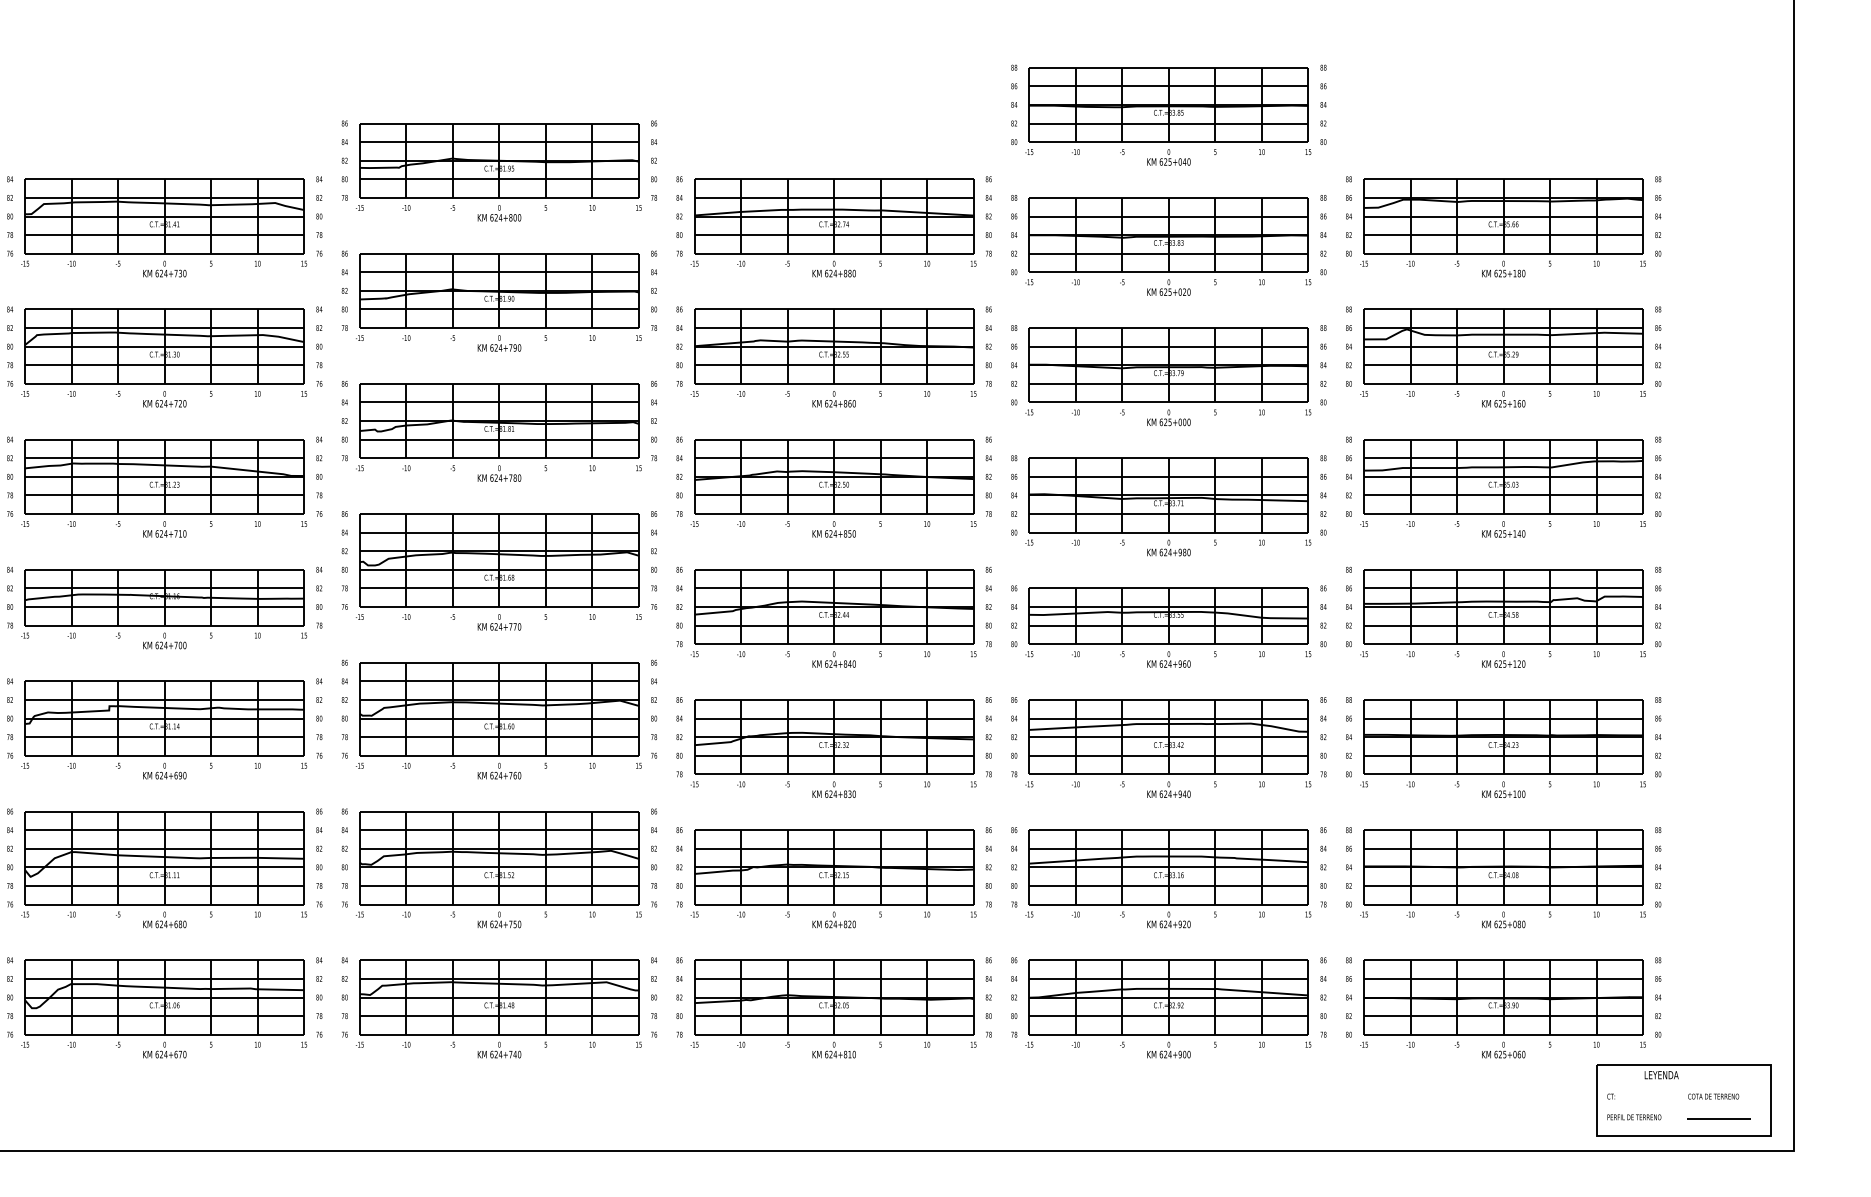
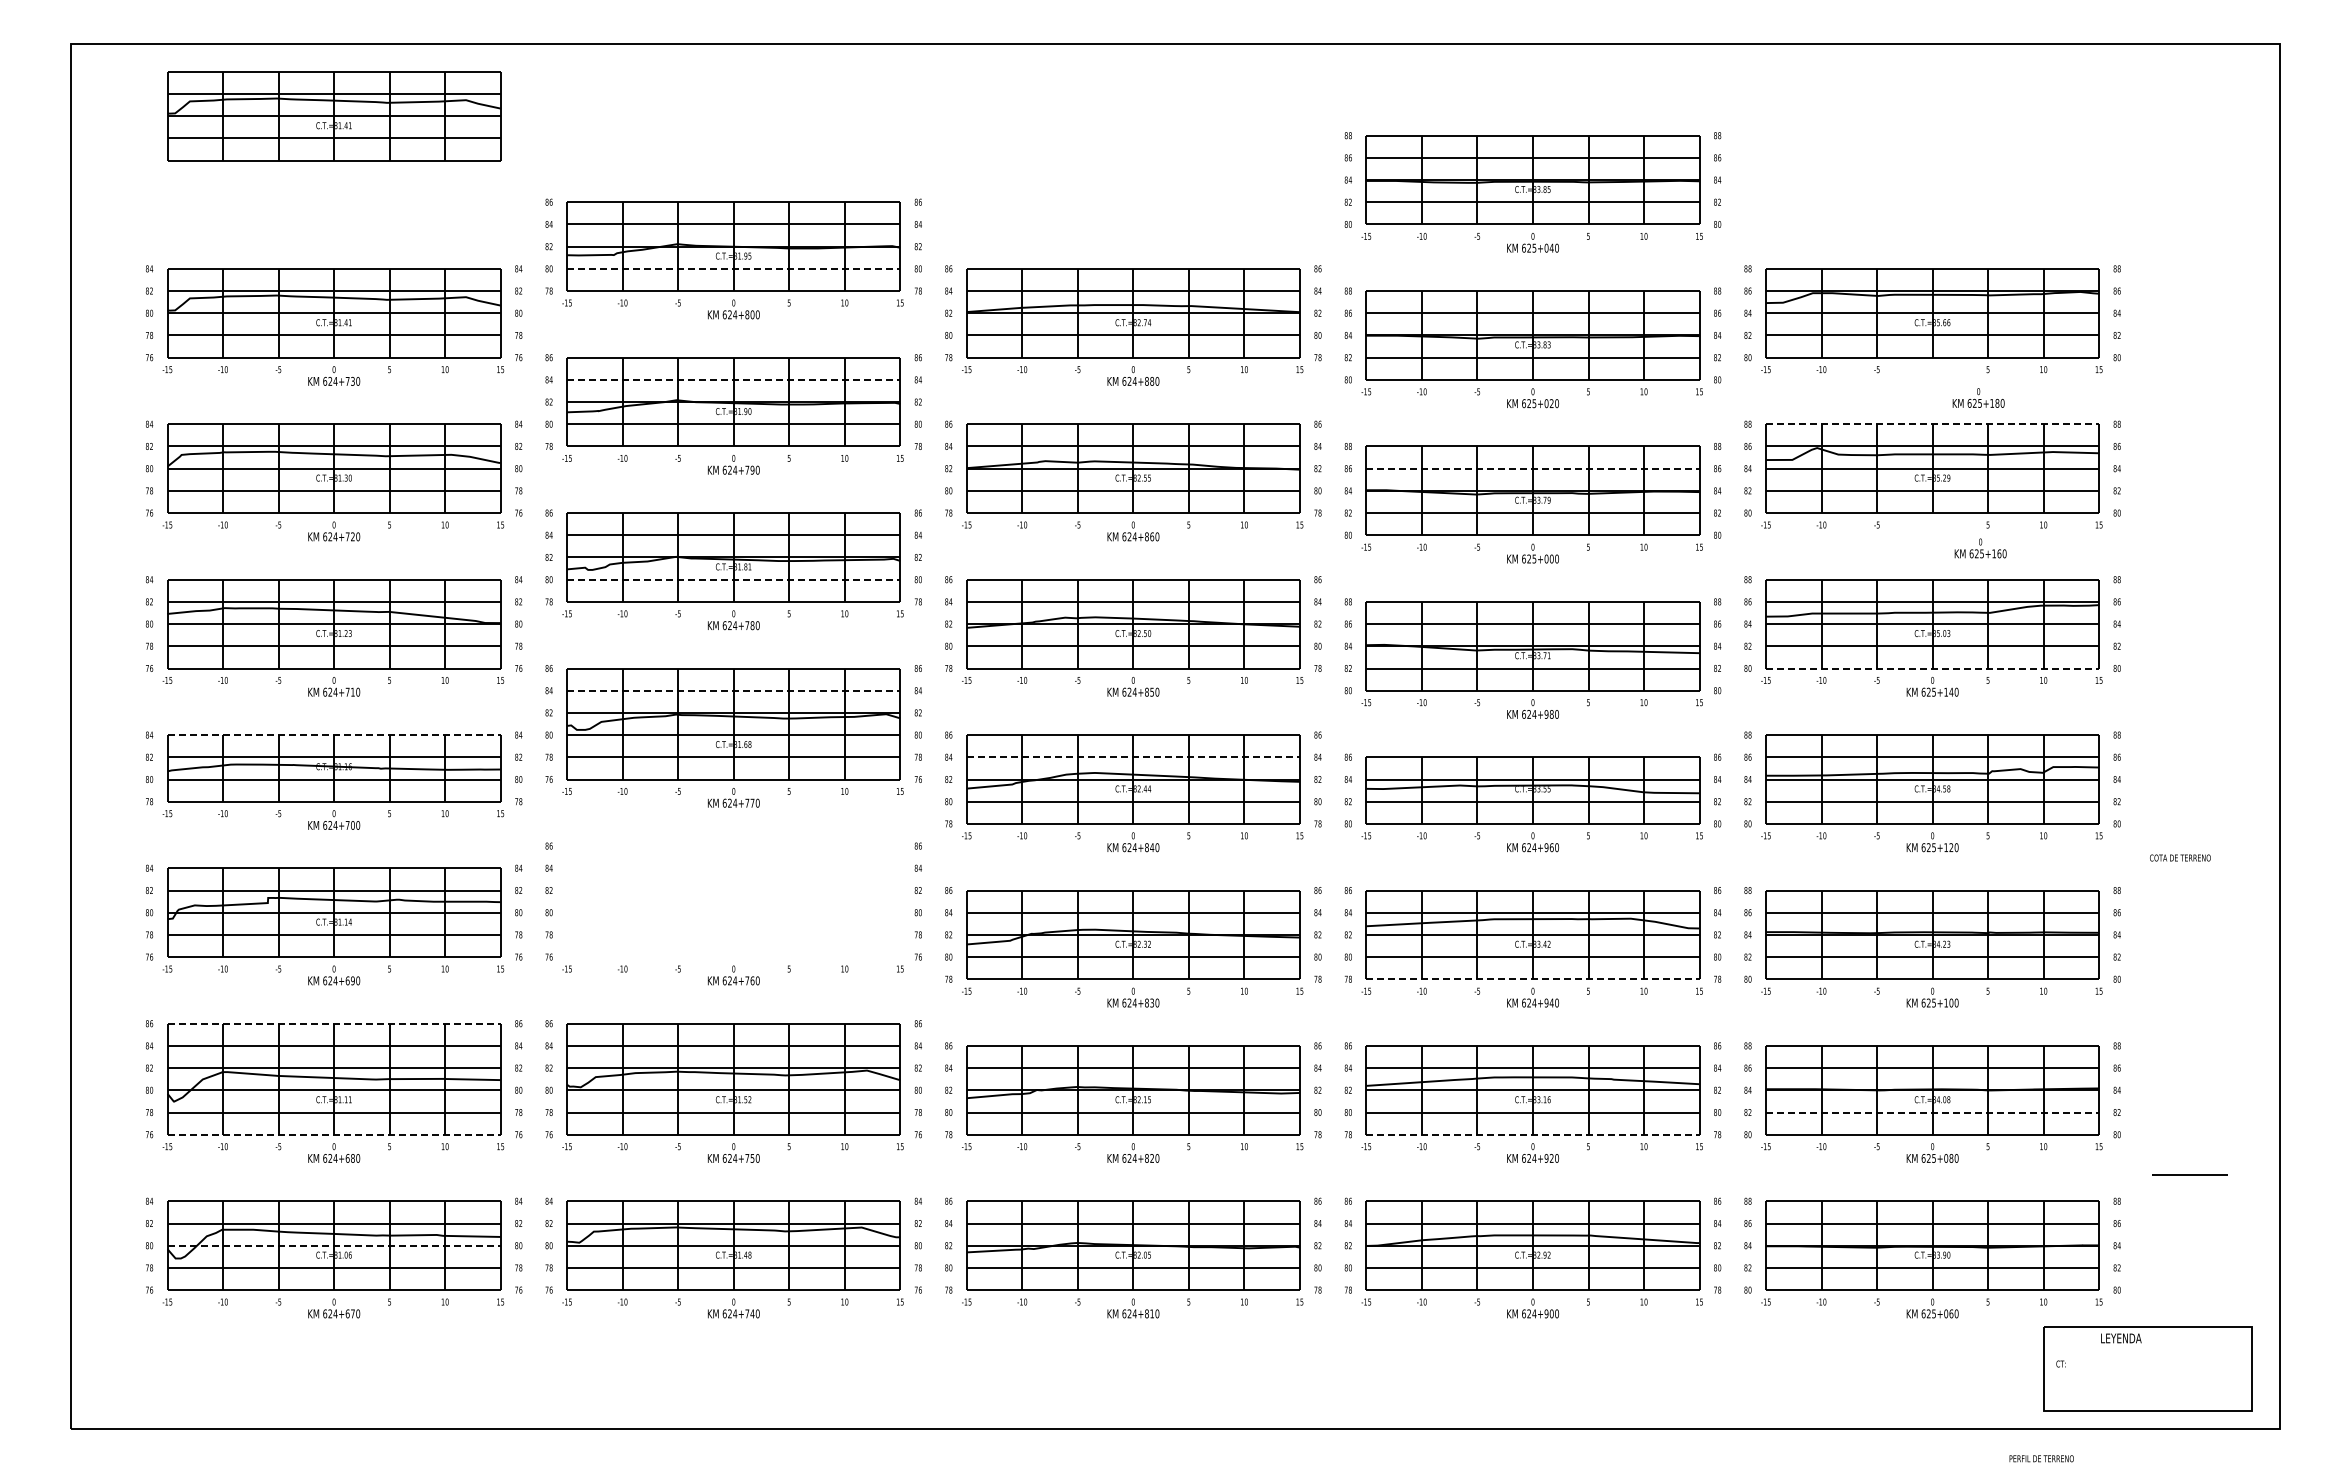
part: (165, 51) -> (334, 116), added
line: (499, 178) -> (733, 268), solid -> dashed
text: (1503, 268) -> (1978, 397), moved
line: (499, 271) -> (733, 379), solid -> dashed
line: (1503, 309) -> (1932, 424), solid -> dashed
line: (1168, 346) -> (1532, 468), solid -> dashed
text: (1503, 399) -> (1980, 548), moved
line: (499, 439) -> (733, 579), solid -> dashed
line: (1503, 514) -> (1932, 668), solid -> dashed
line: (499, 532) -> (733, 690), solid -> dashed
line: (165, 570) -> (334, 735), solid -> dashed
line: (834, 588) -> (1133, 757), solid -> dashed
part: (499, 709) -> (733, 901), removed
line: (1168, 774) -> (1532, 979), solid -> dashed
line: (165, 811) -> (334, 1023), solid -> dashed
line: (1503, 885) -> (1932, 1112), solid -> dashed
line: (165, 904) -> (334, 1134), solid -> dashed
line: (1168, 904) -> (1532, 1134), solid -> dashed
line: (165, 997) -> (334, 1245), solid -> dashed
text: (1713, 1096) -> (2180, 857), moved
text: (1634, 1117) -> (2041, 1458), moved
line: (1718, 1117) -> (2189, 1174), moved

